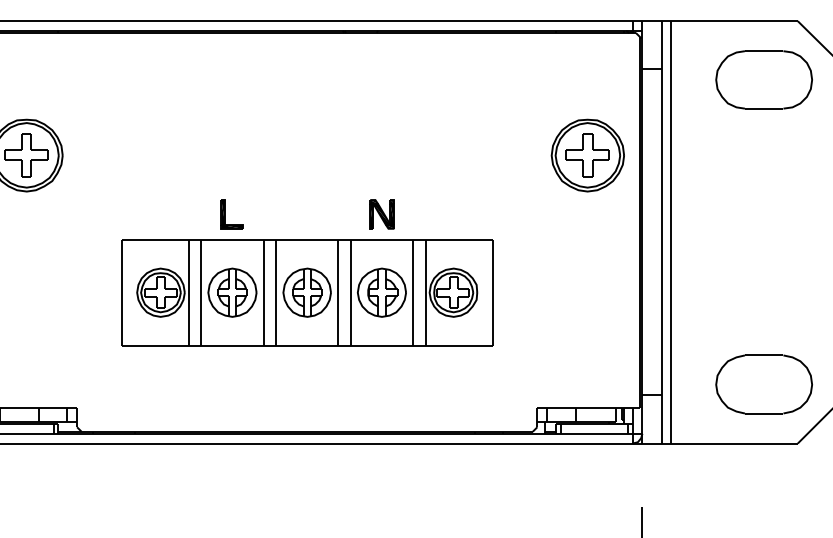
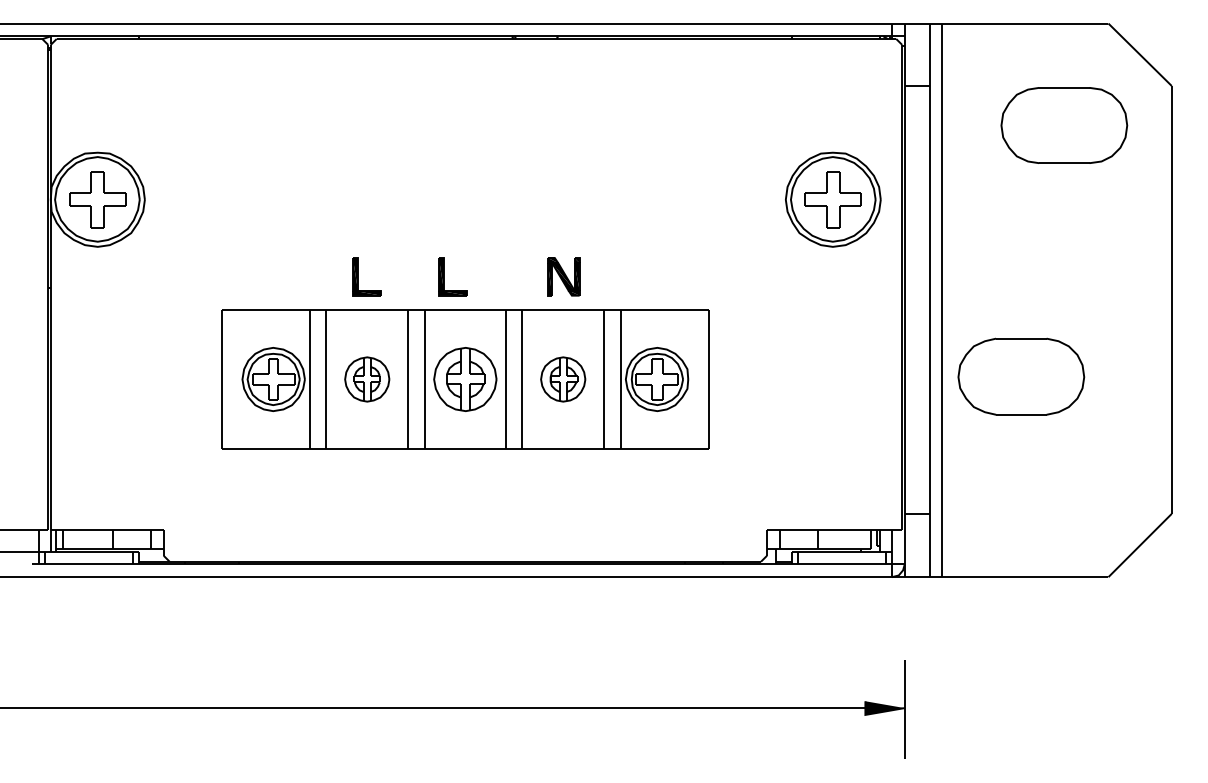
part: (764, 79) -> (1064, 125), moved
part: (291, 214) -> (444, 276), added
part: (231, 292) -> (366, 379), size x0.7
part: (381, 292) -> (562, 379), size x0.7
part: (764, 384) -> (1021, 376), moved

